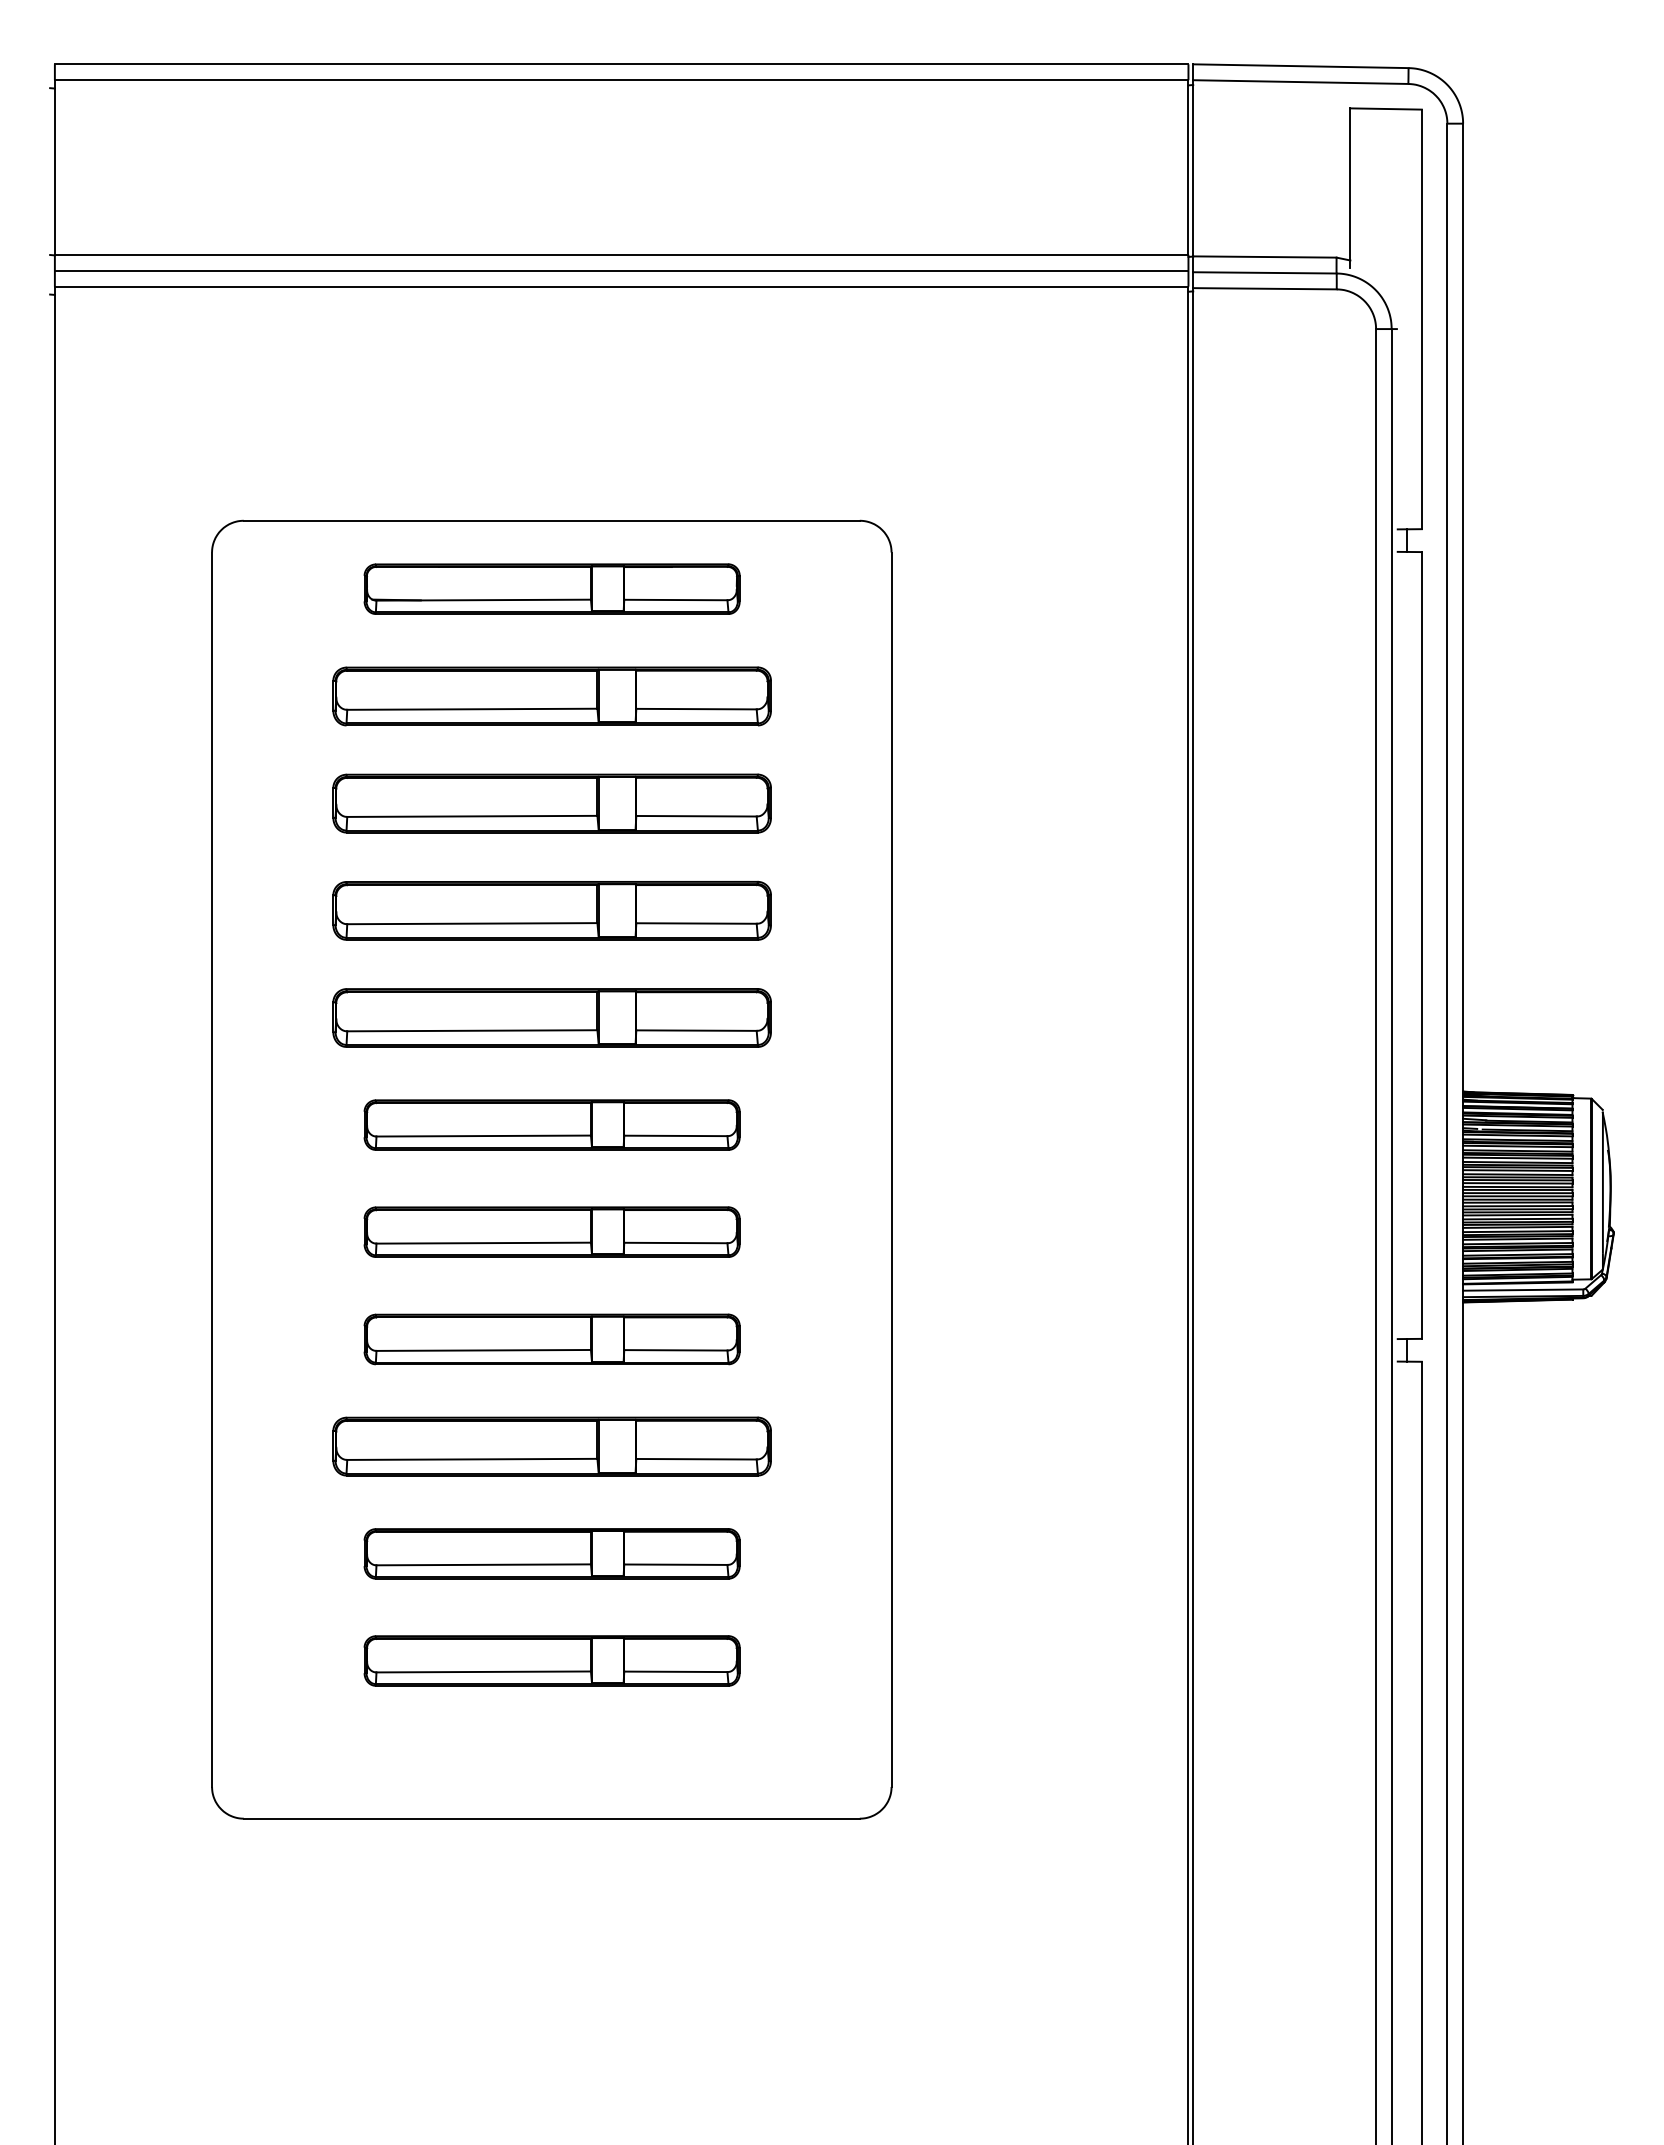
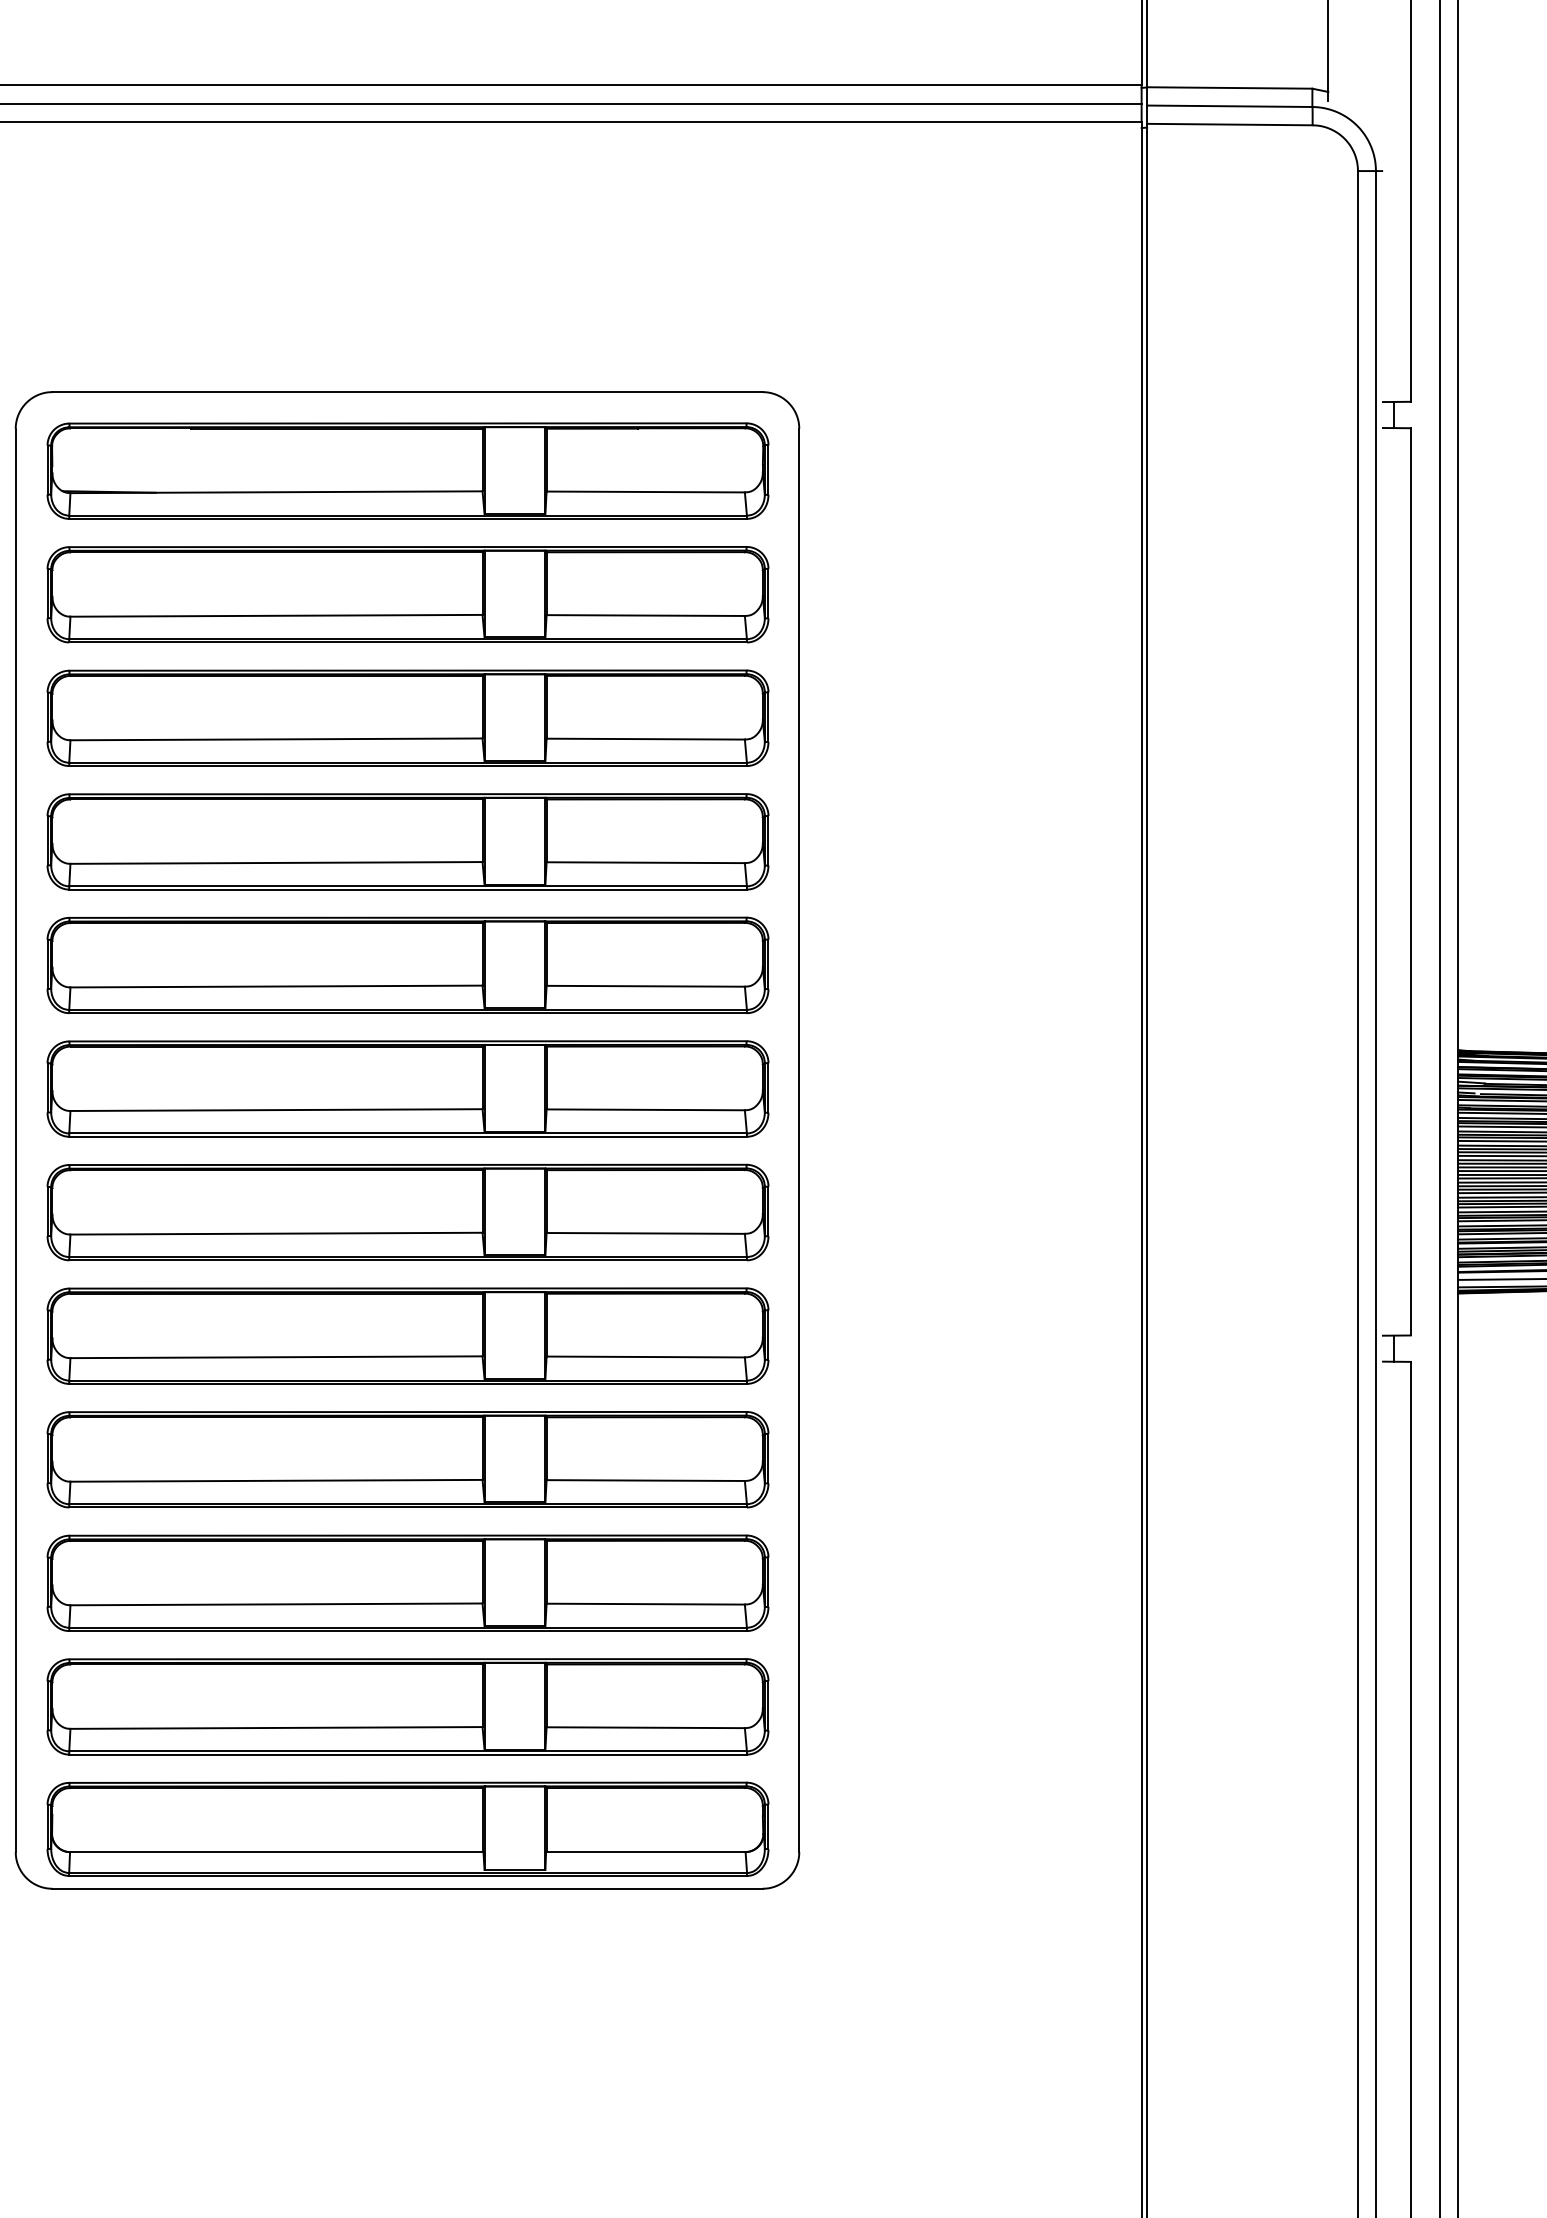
part: (551, 588) -> (407, 470), size x1.67
part: (551, 696) -> (407, 594), size x1.43
part: (551, 803) -> (407, 718), size x1.43
part: (551, 910) -> (407, 841), size x1.43
part: (551, 1017) -> (407, 964), size x1.43
part: (551, 1124) -> (407, 1088), size x1.67
part: (551, 1231) -> (407, 1211), size x1.67
part: (551, 1339) -> (407, 1336), size x1.67
part: (551, 1446) -> (407, 1459), size x1.43
part: (551, 1553) -> (407, 1582), size x1.67
part: (551, 1660) -> (407, 1706), size x1.67
part: (551, 1766) -> (407, 1828), added

